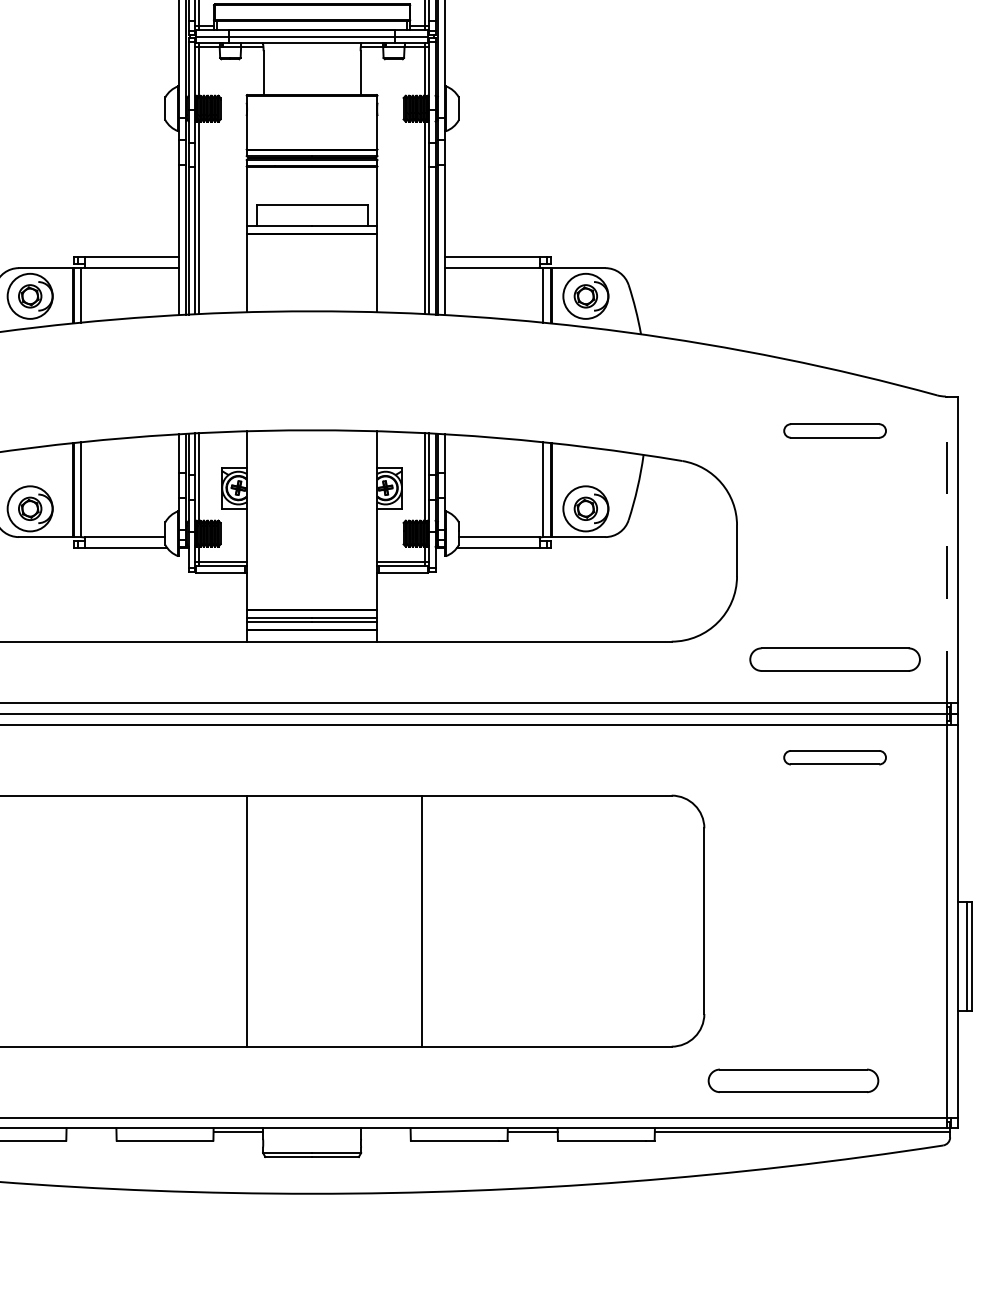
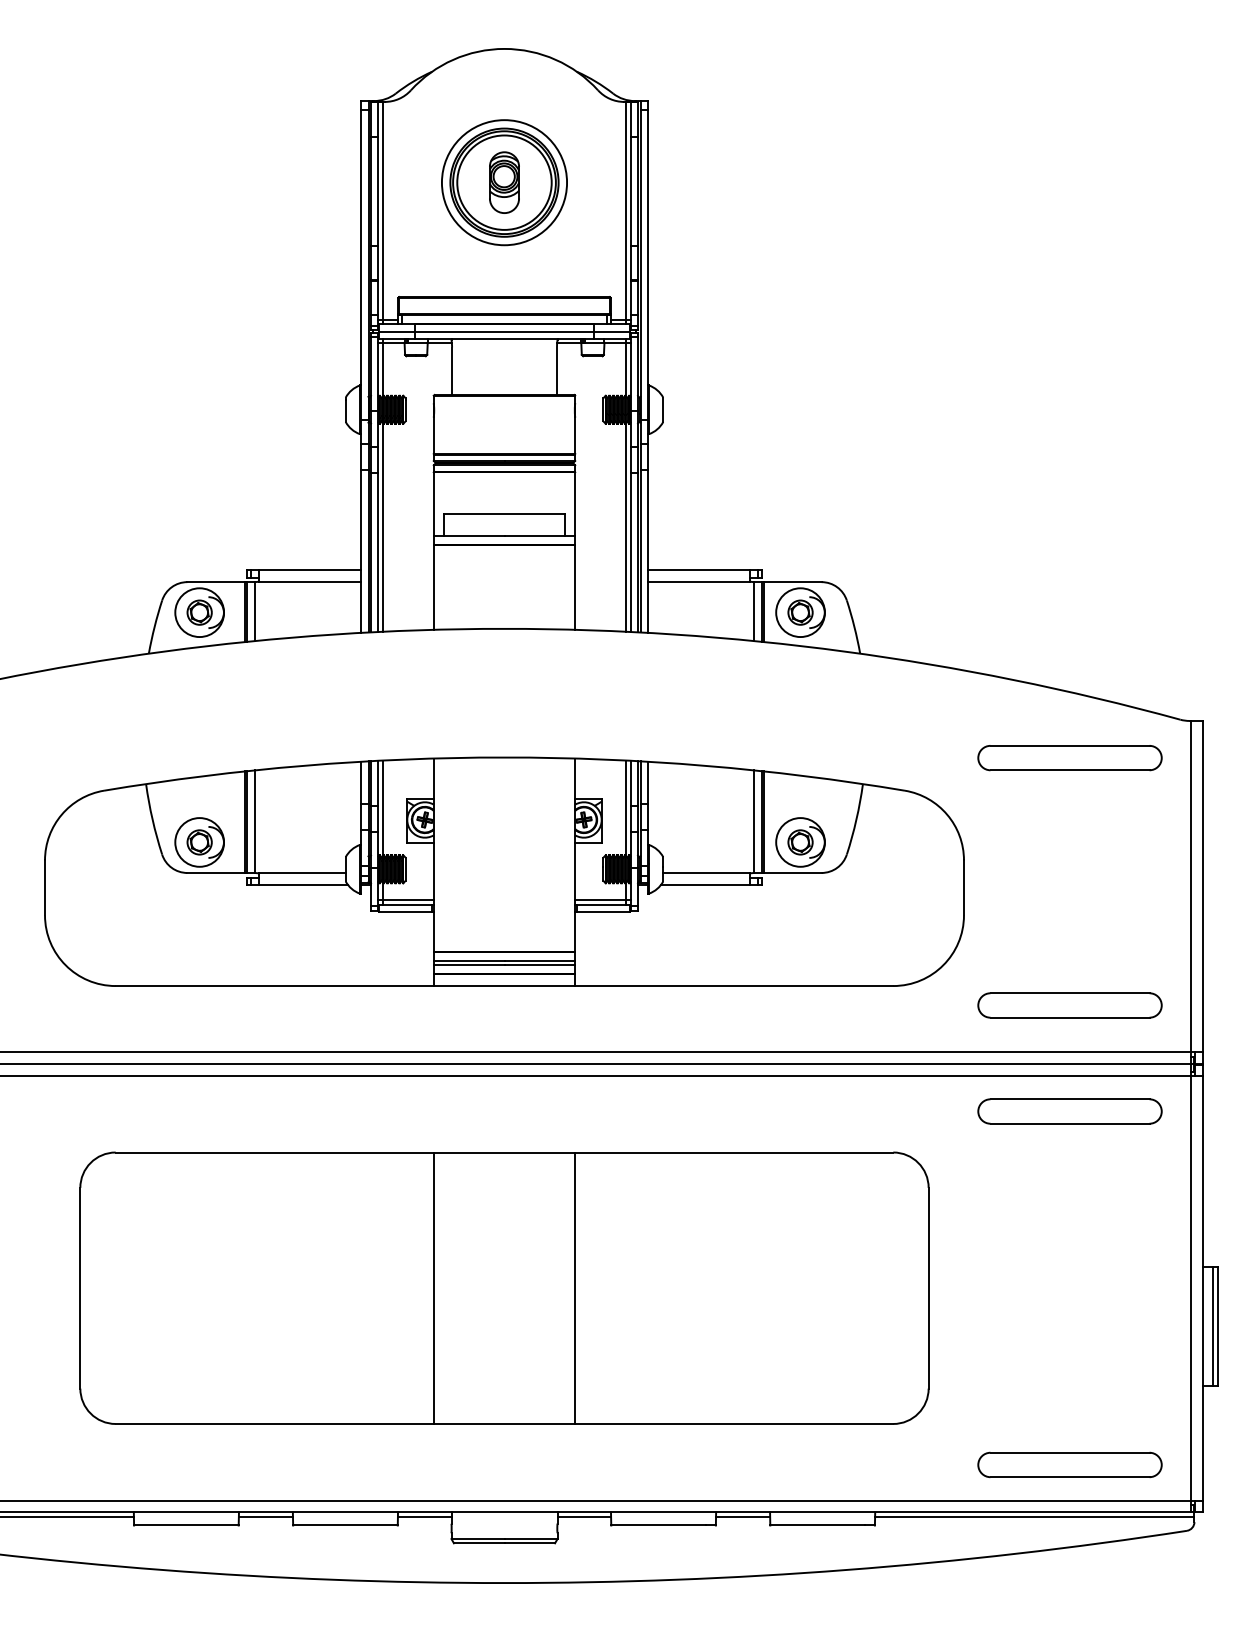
part: (834, 431) -> (1069, 758), size x1.67
line: (946, 549) -> (1190, 886), dashed -> solid
part: (834, 757) -> (1069, 1111), size x1.67
line: (422, 920) -> (575, 1287), moved
part: (793, 1080) -> (1069, 1464), moved
line: (91, 1132) -> (265, 1516), added
line: (386, 1132) -> (584, 1516), added

